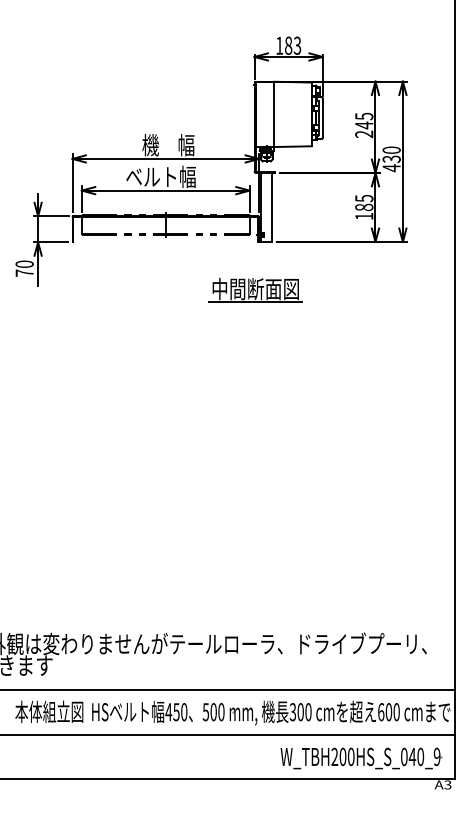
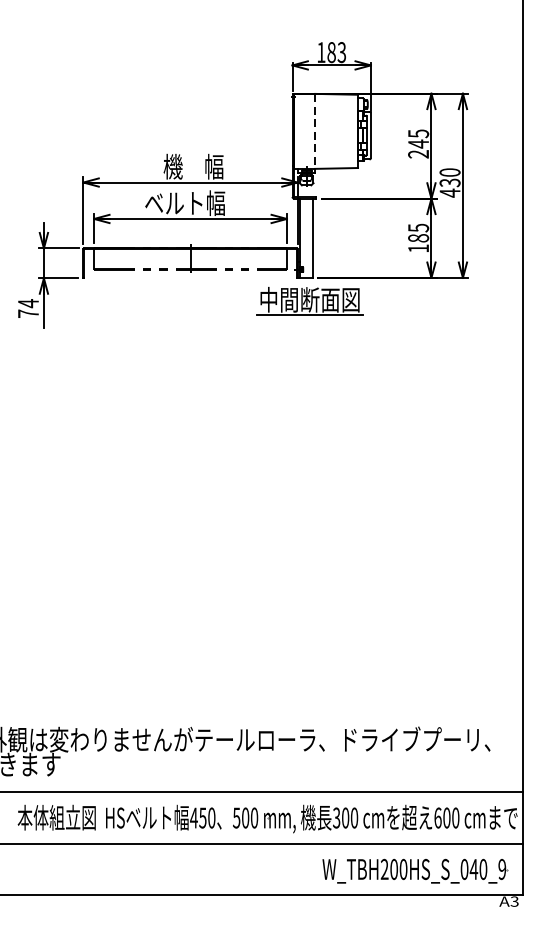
line: (274, 114) -> (315, 131), solid -> dashed
text: (24, 264) -> (28, 303), 70 -> 74
part: (255, 289) -> (309, 300), moved

